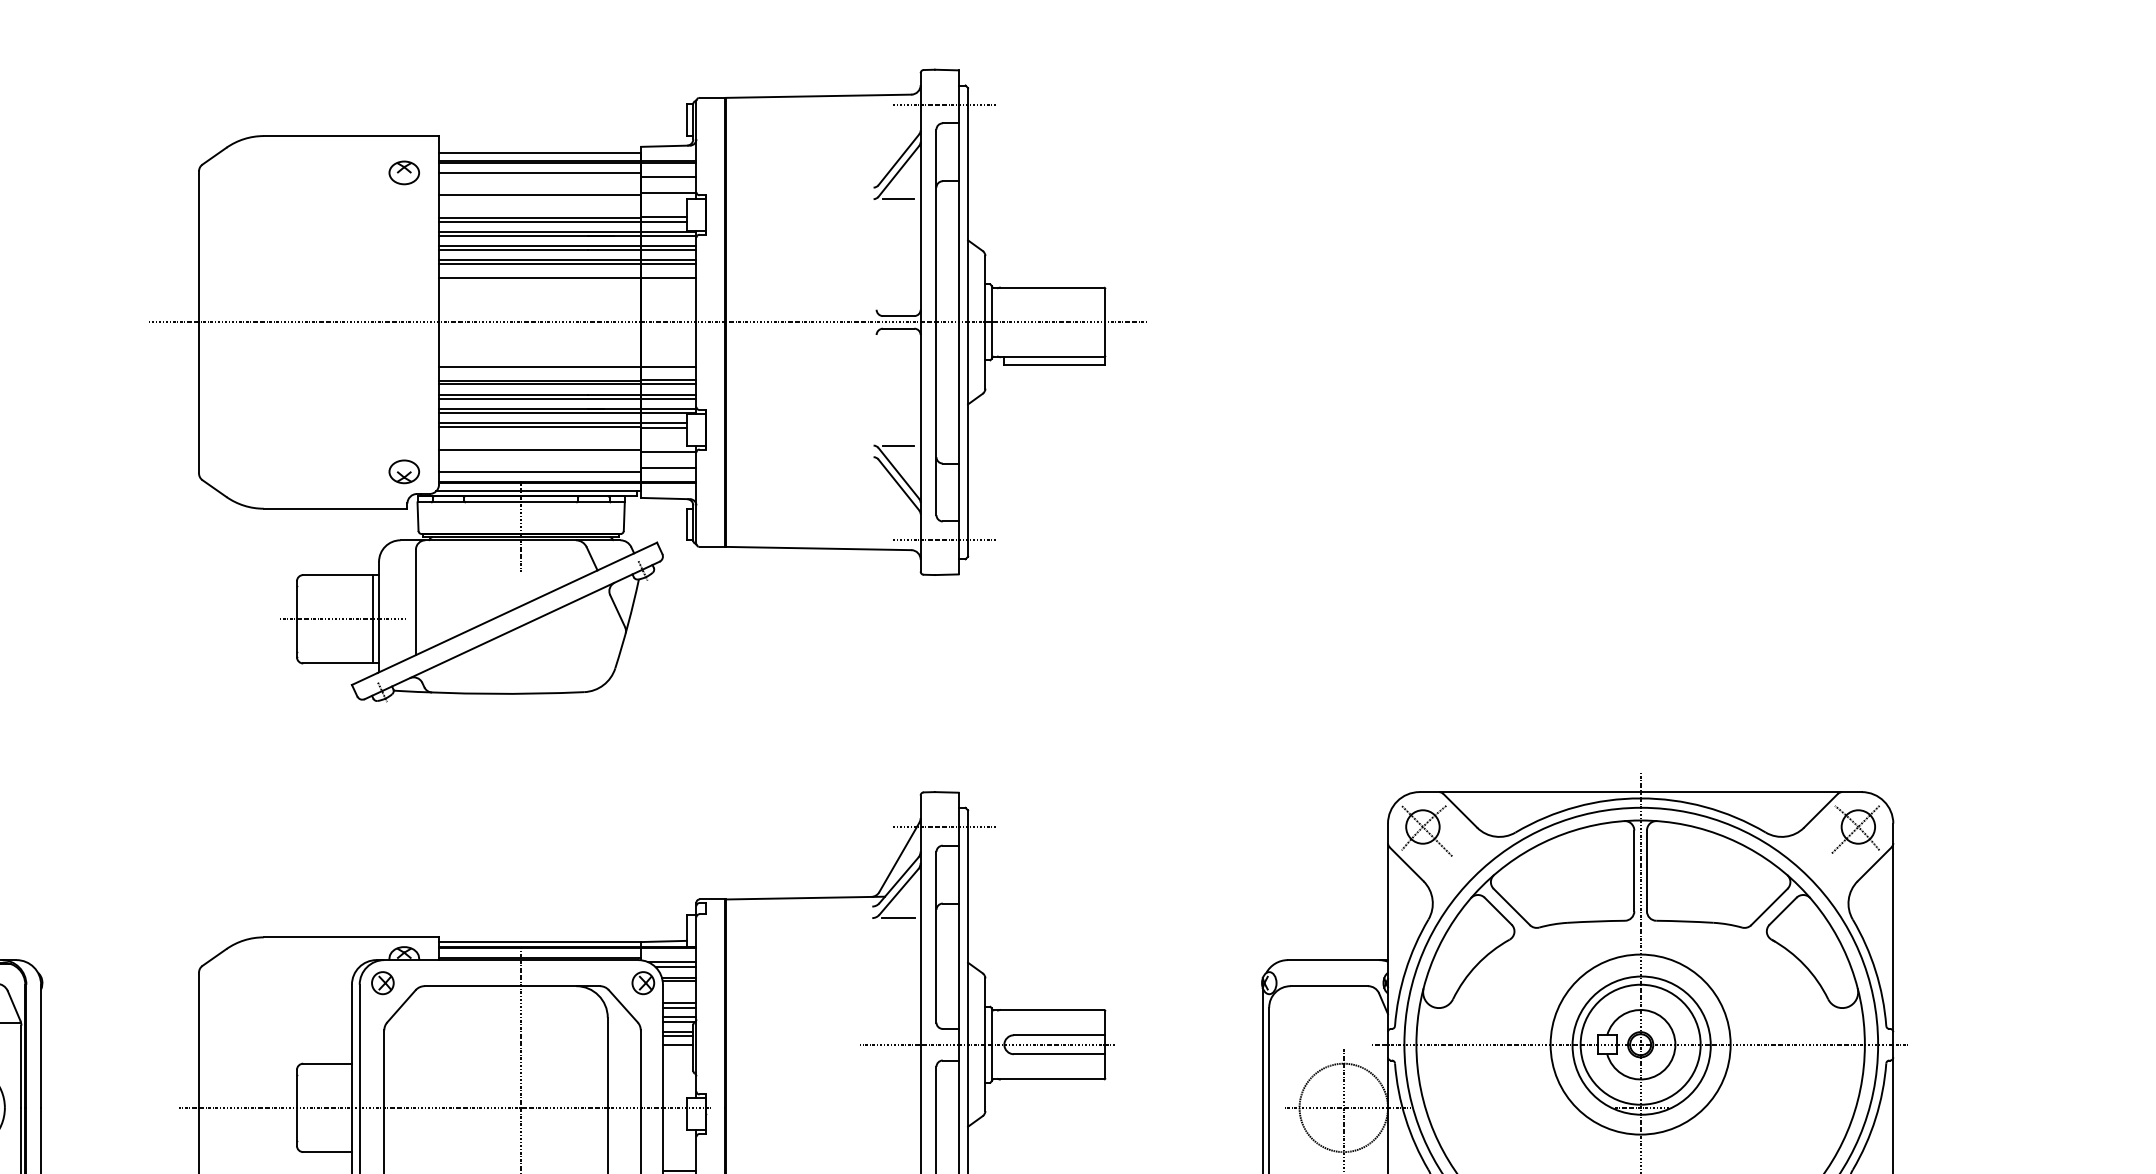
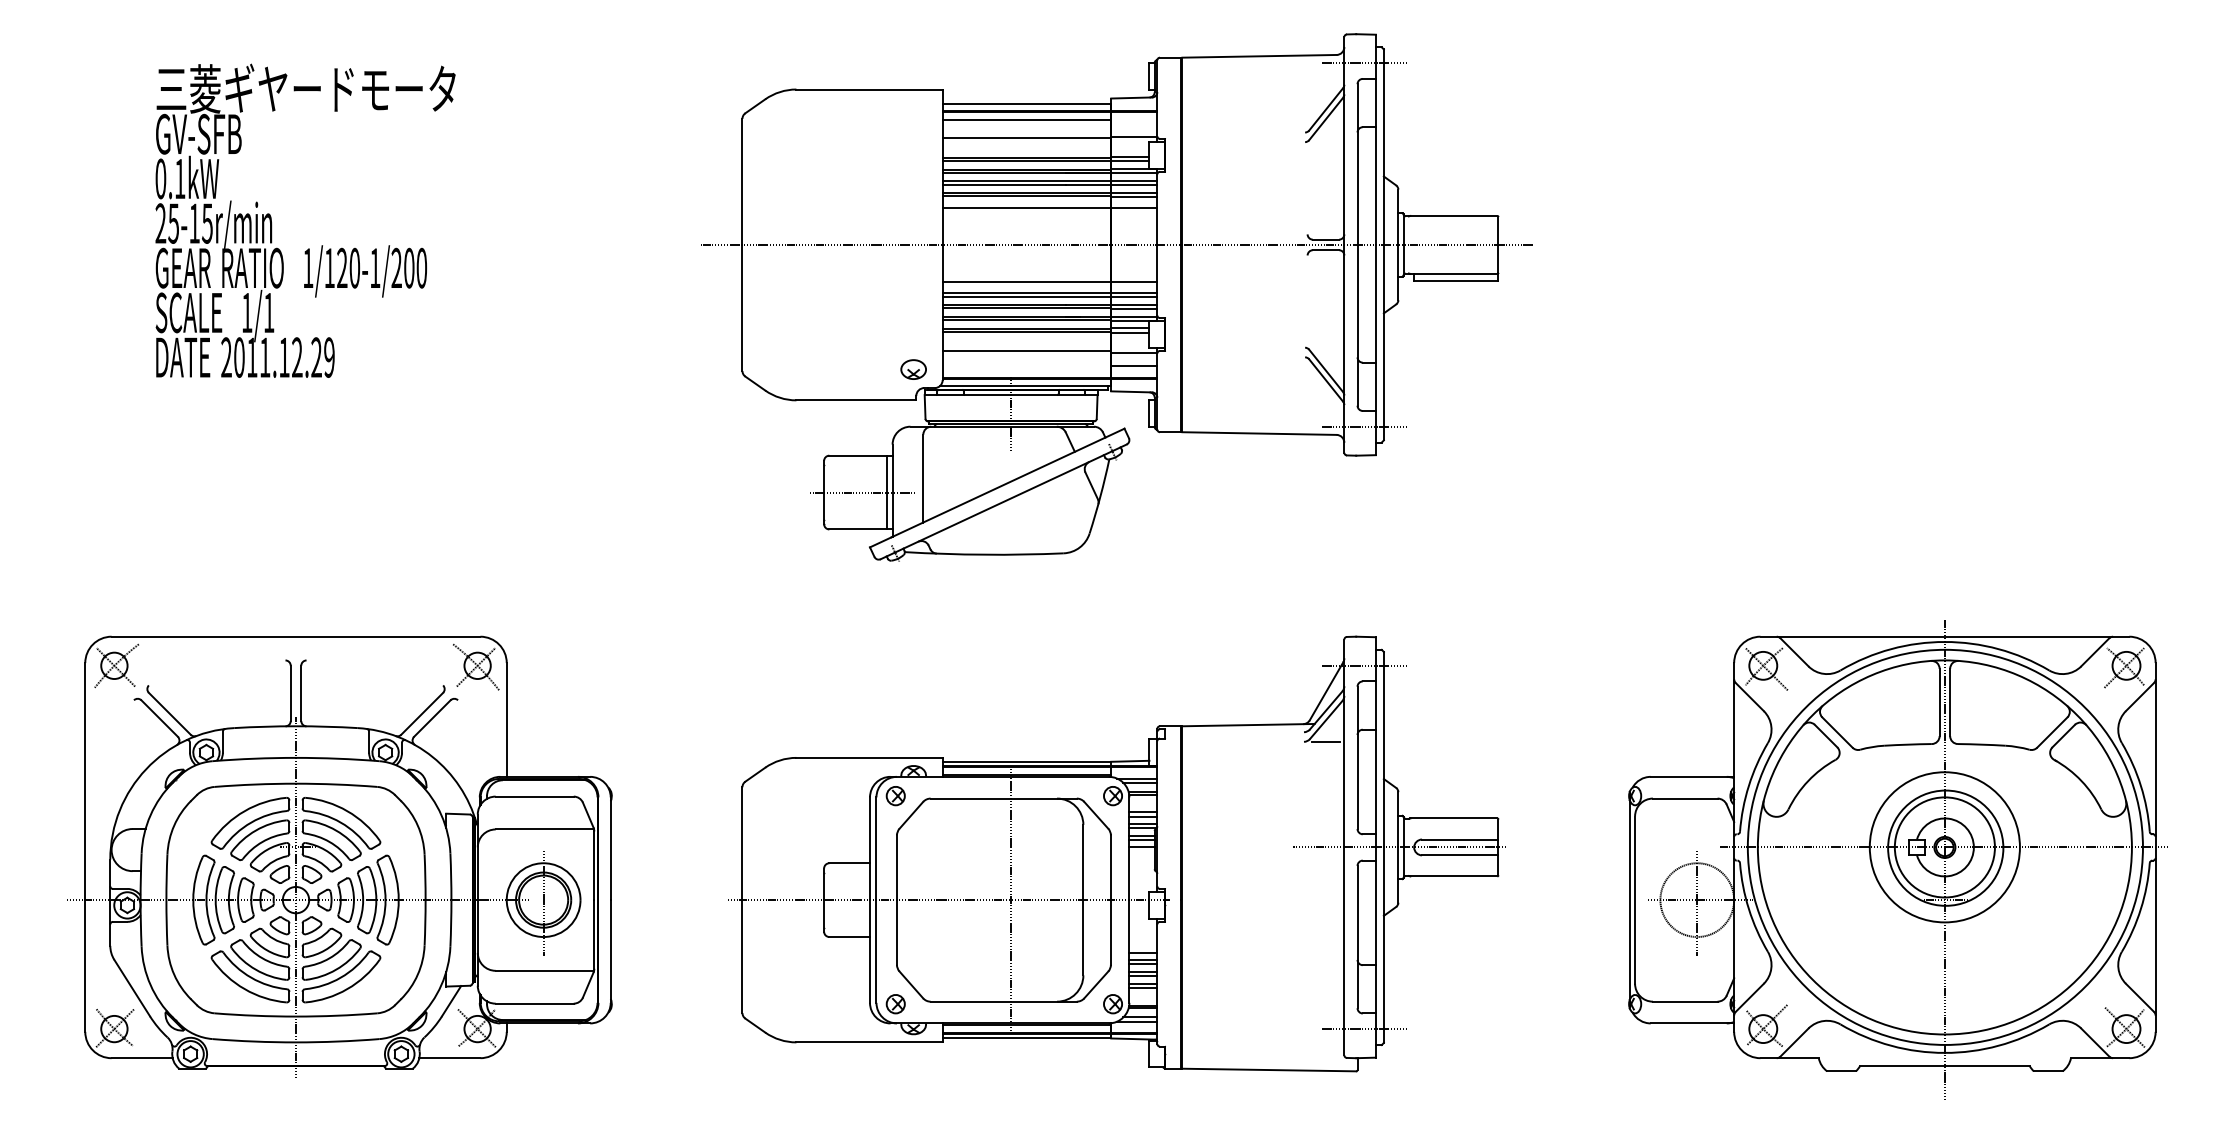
part: (404, 172) -> (913, 119), removed
line: (669, 176) -> (1134, 123), removed
line: (898, 199) -> (1325, 142), removed
line: (898, 445) -> (1325, 347), removed
line: (539, 471) -> (1026, 369), removed

